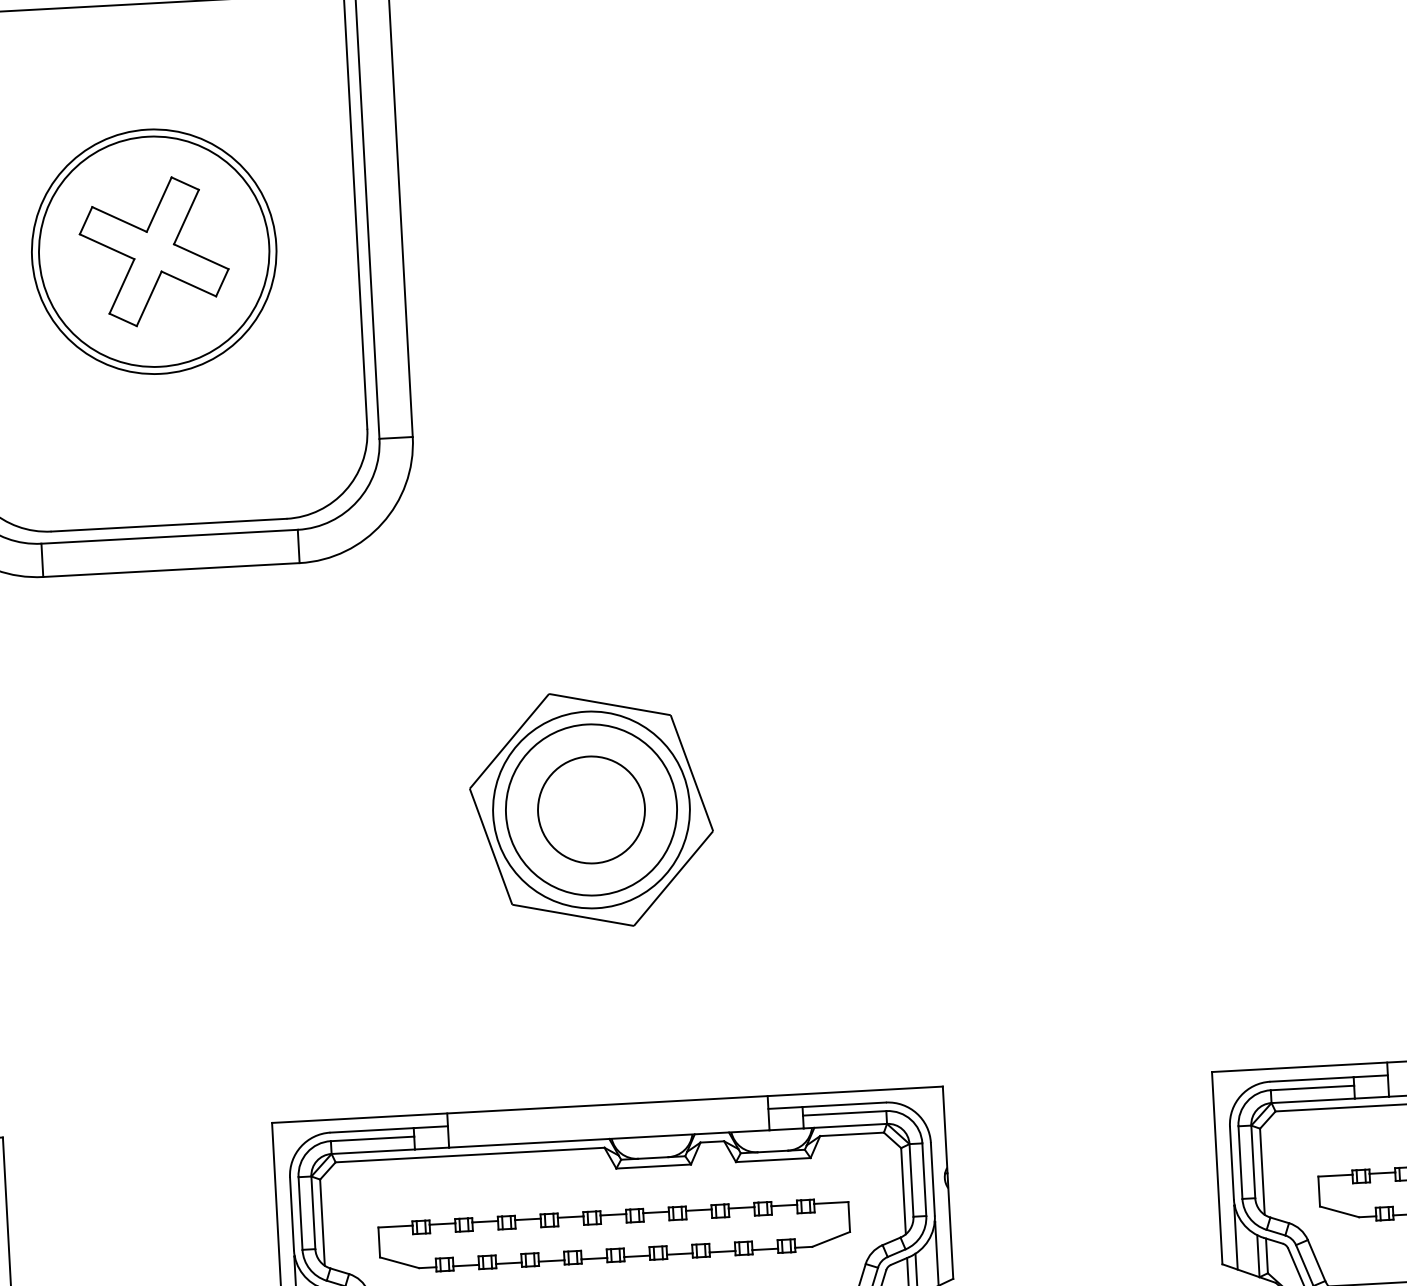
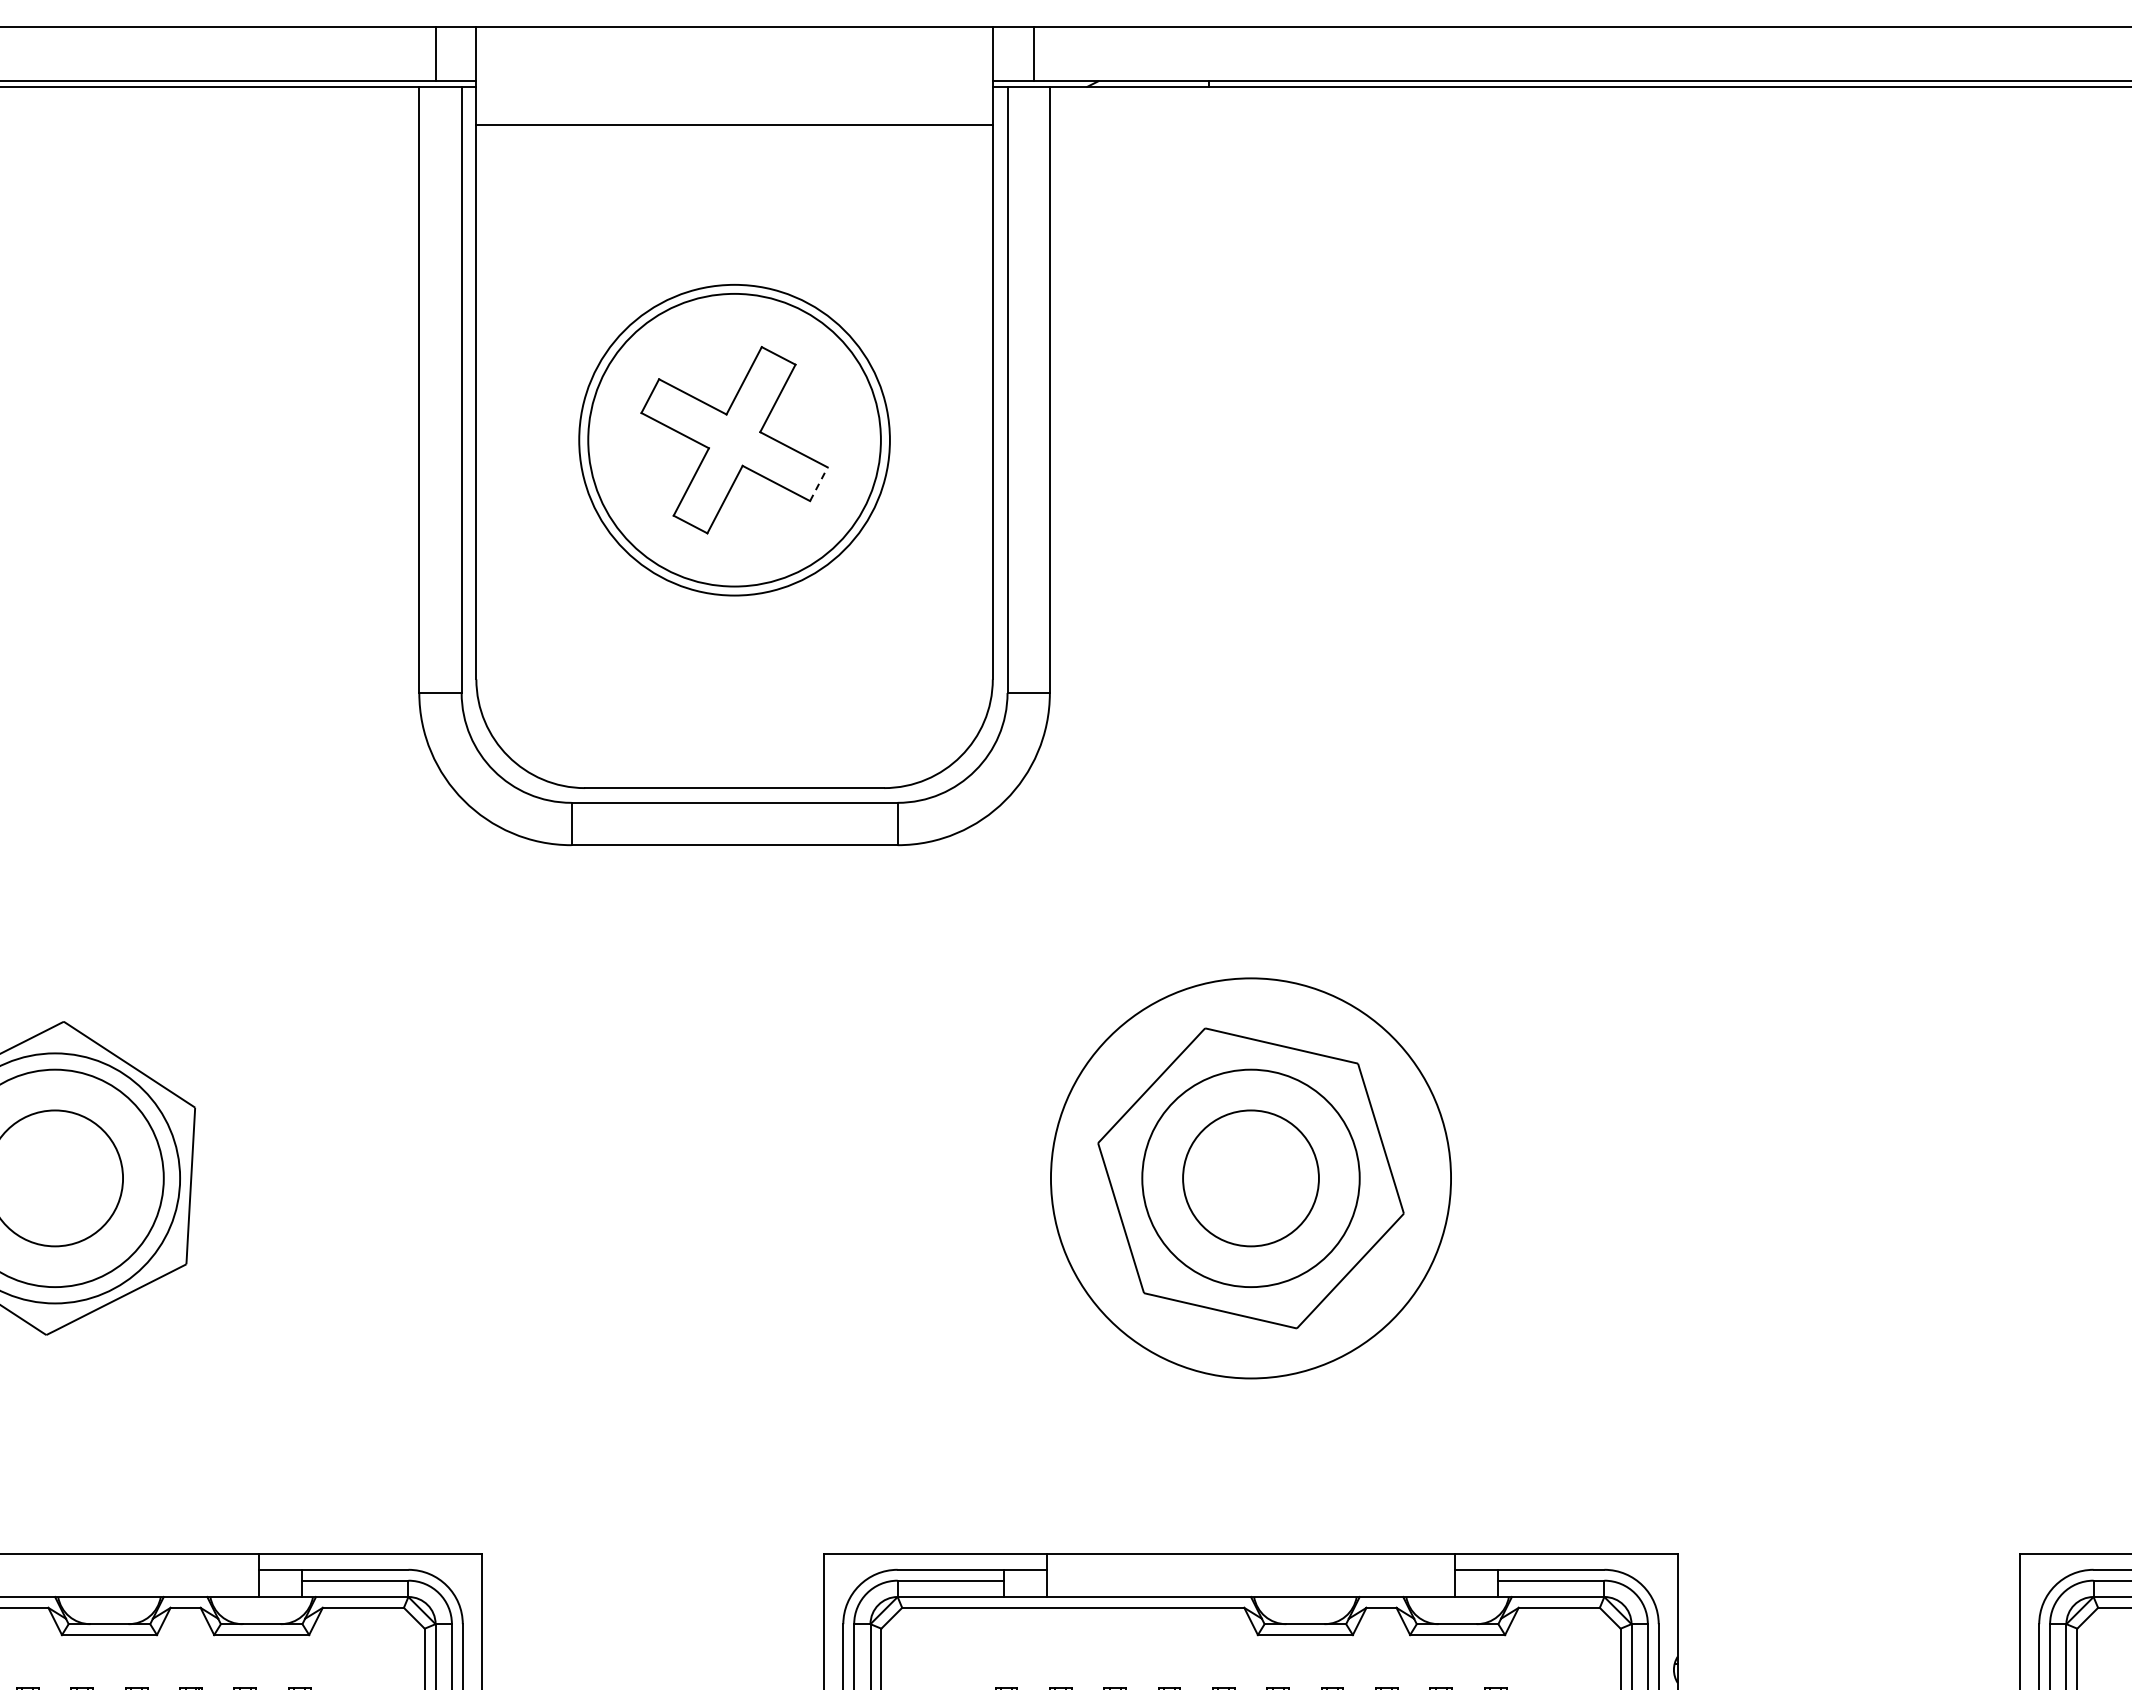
line: (222, 282) -> (819, 483), solid -> dashed
circle: (591, 810) -> (1250, 1178), size x1.6

